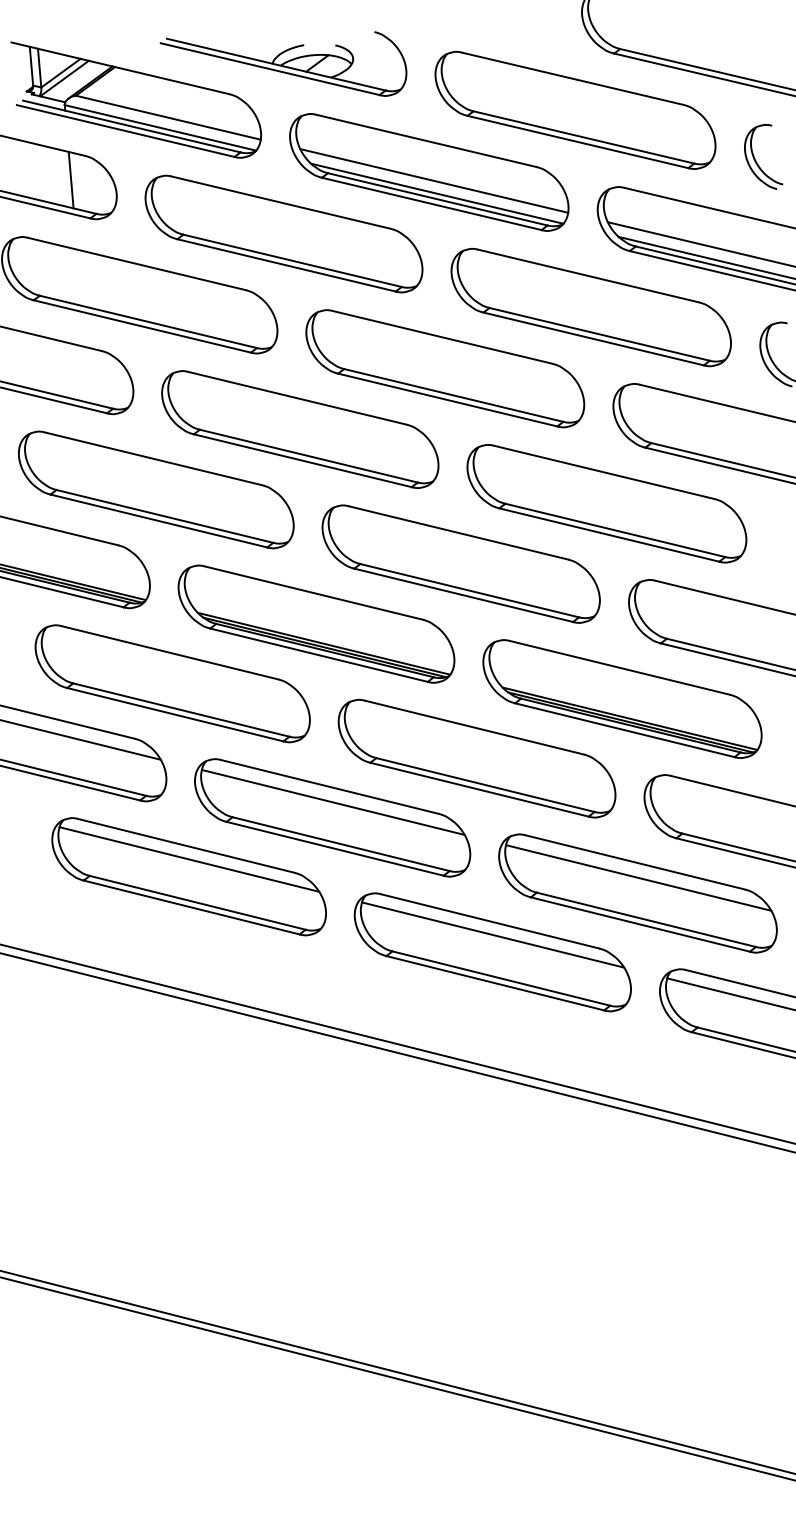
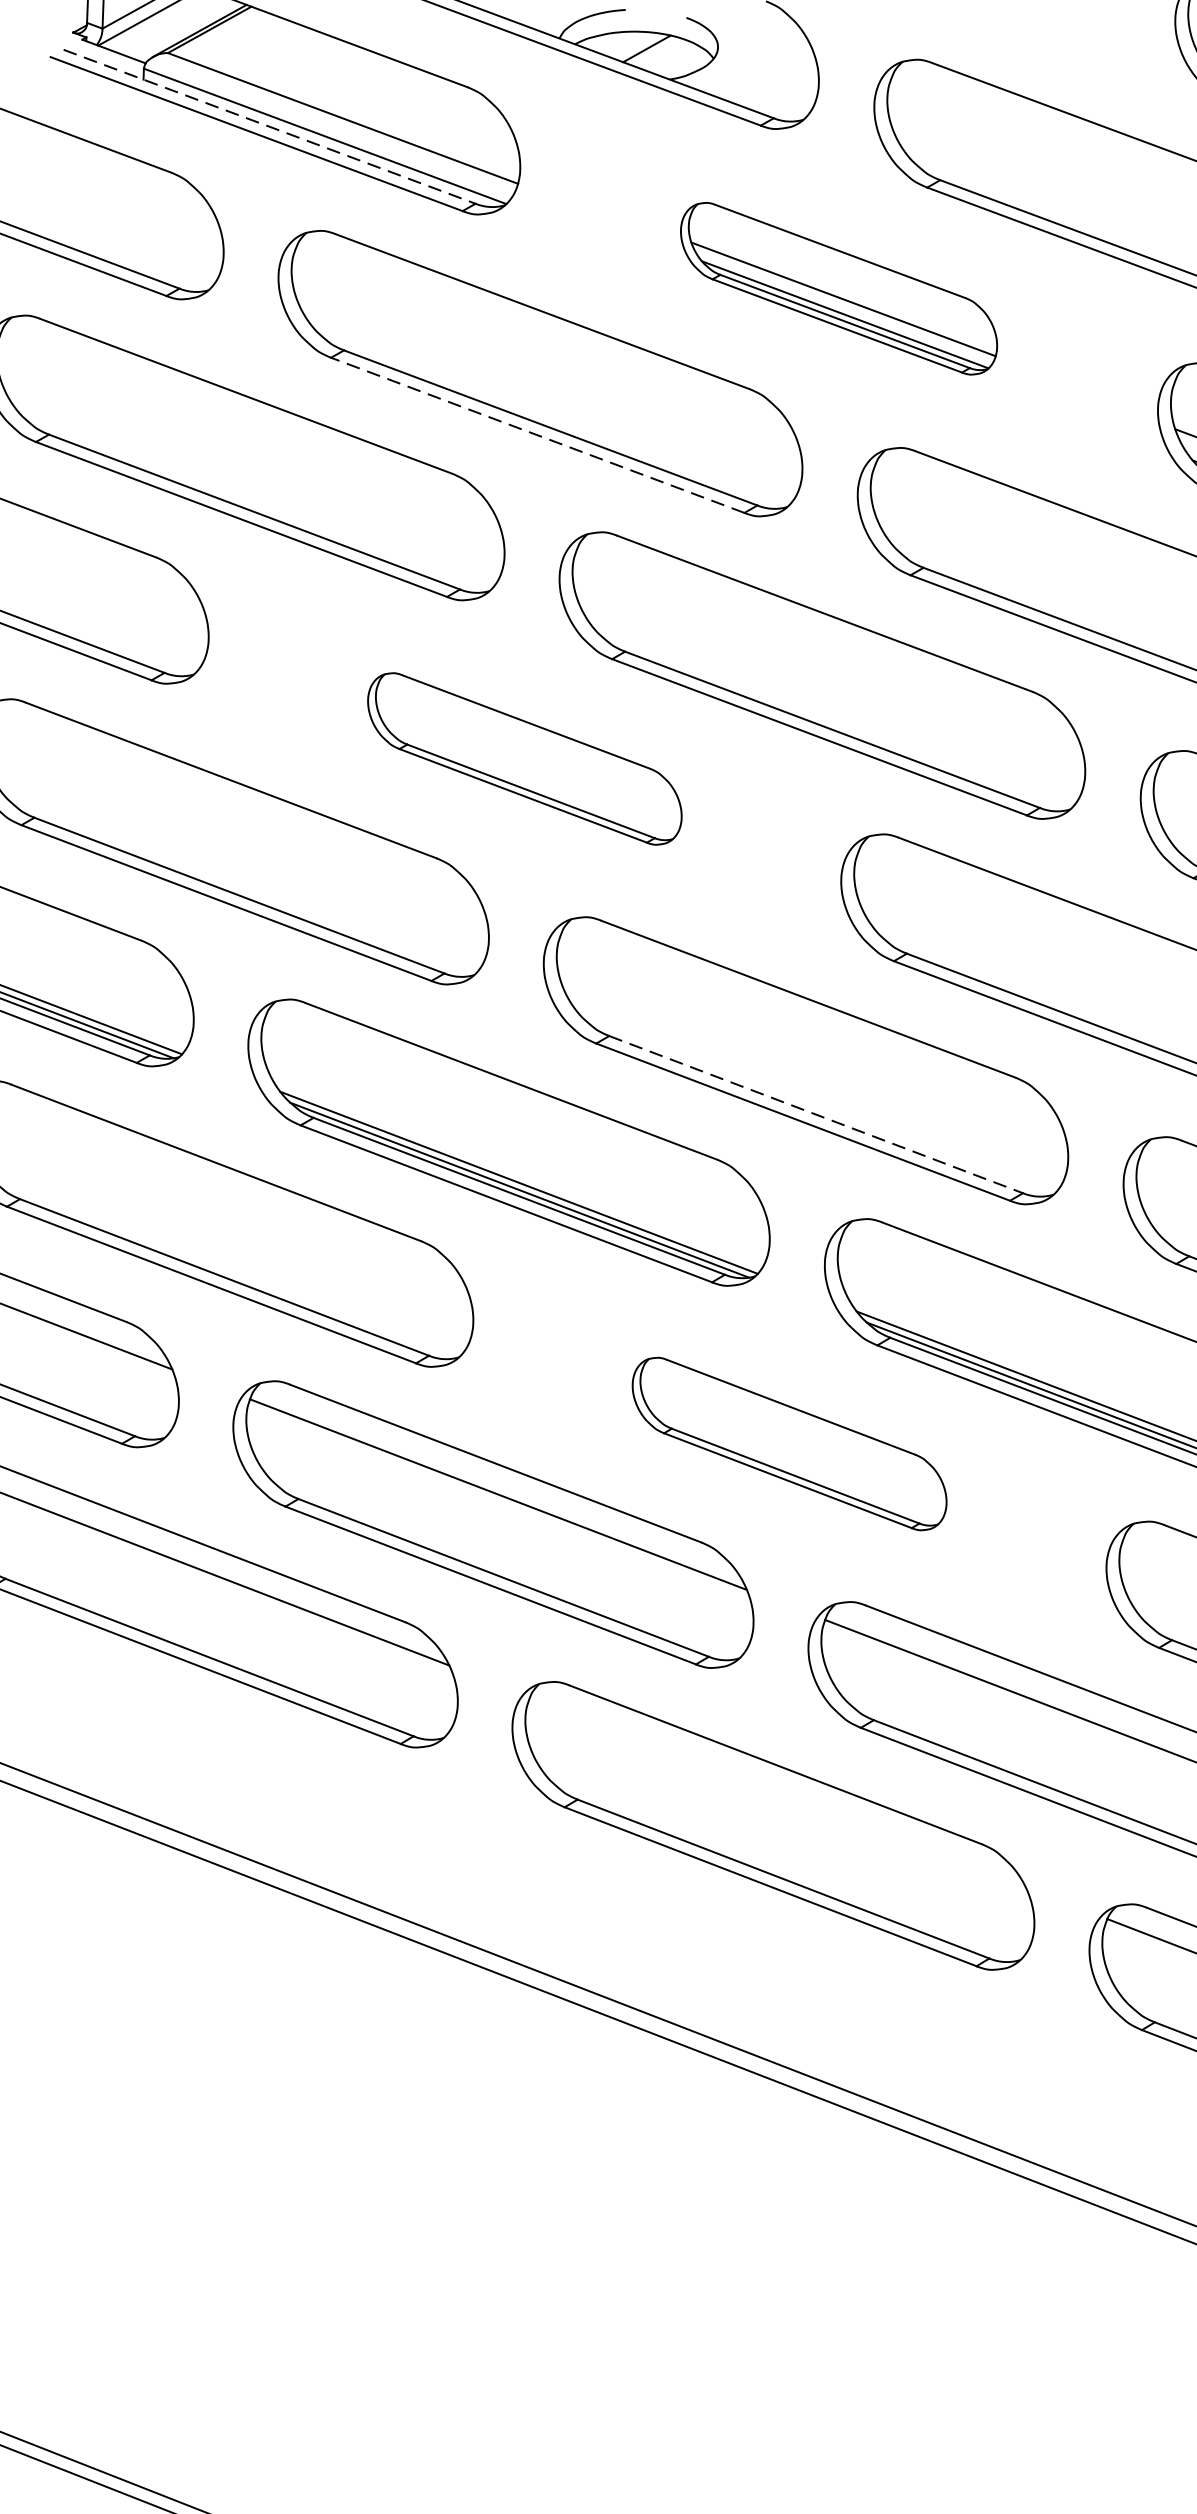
line: (131, 126) -> (269, 126), solid -> dashed
part: (429, 172) -> (839, 288), size x0.6
line: (70, 179) -> (137, 215), removed
line: (286, 265) -> (537, 435), solid -> dashed
part: (300, 429) -> (525, 758), size x0.6
line: (469, 590) -> (815, 1114), solid -> dashed
part: (476, 758) -> (788, 1443), size x0.6
line: (493, 934) -> (778, 1791), removed

